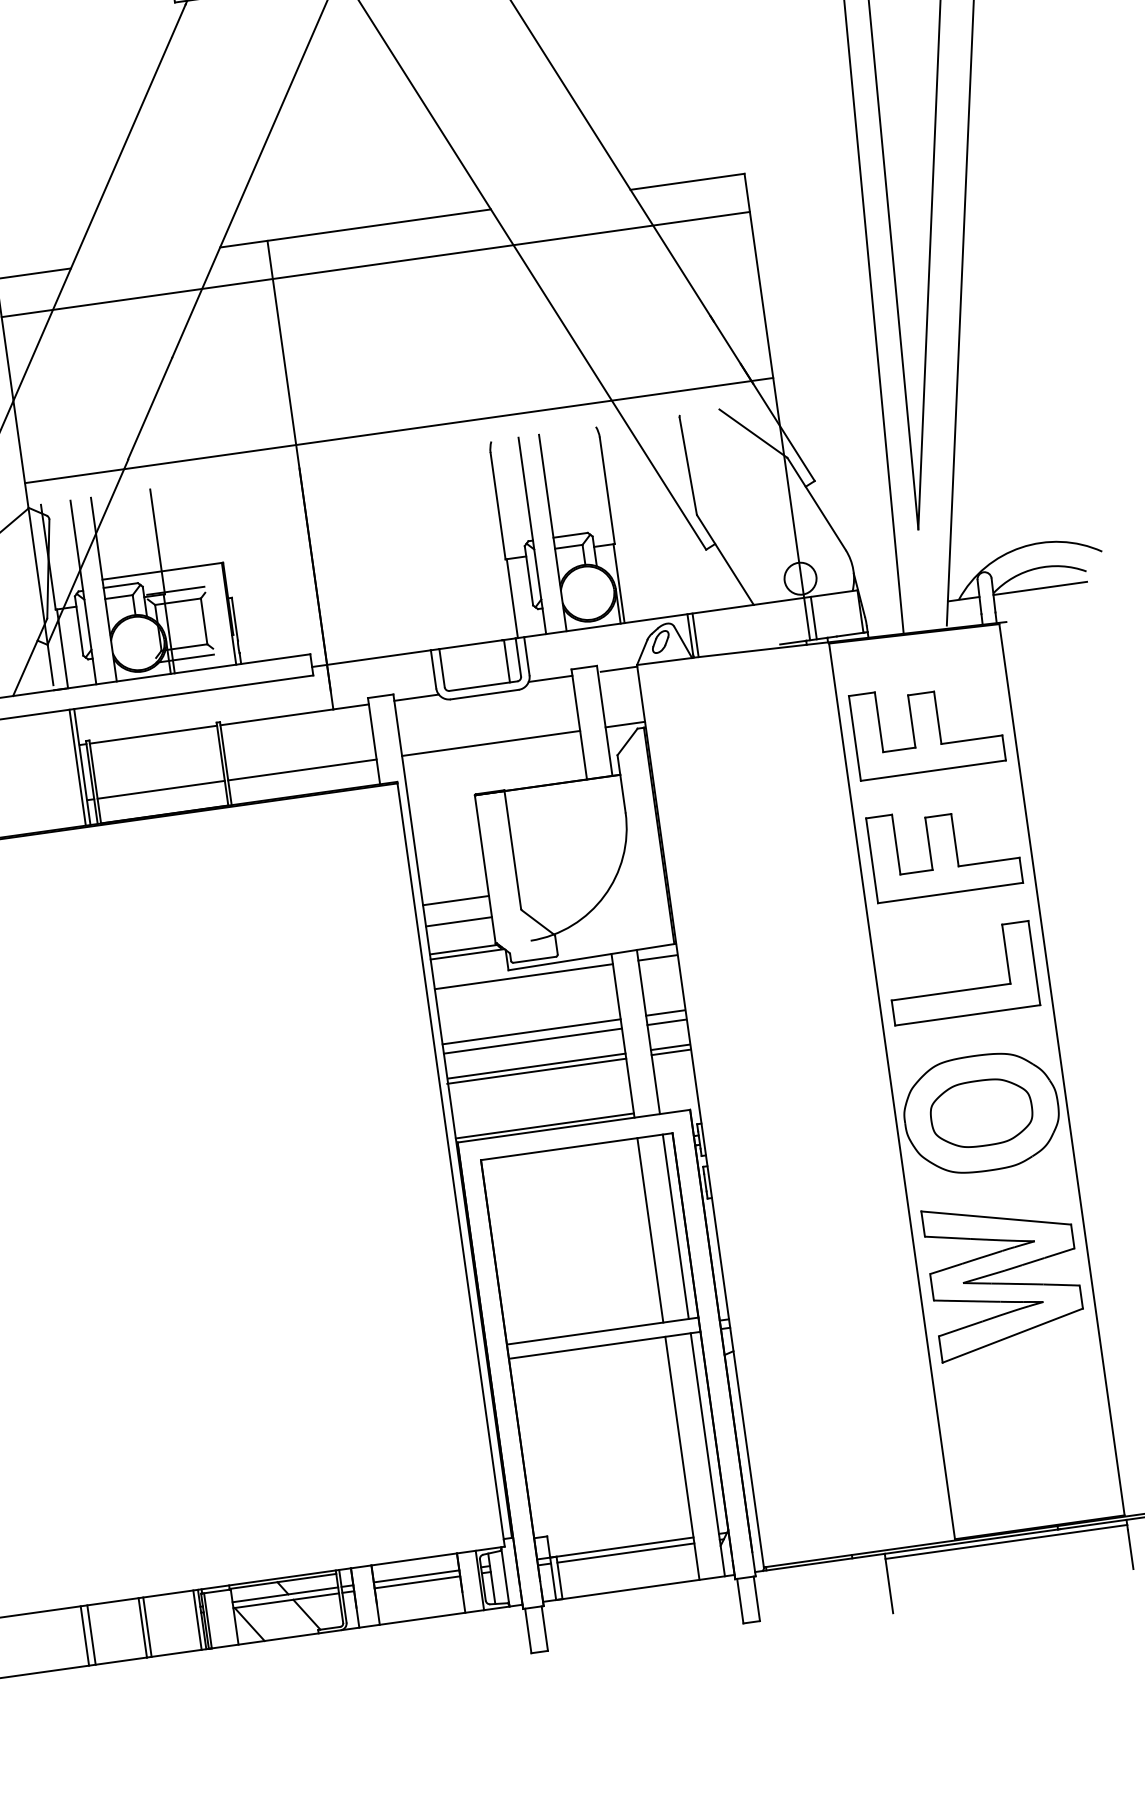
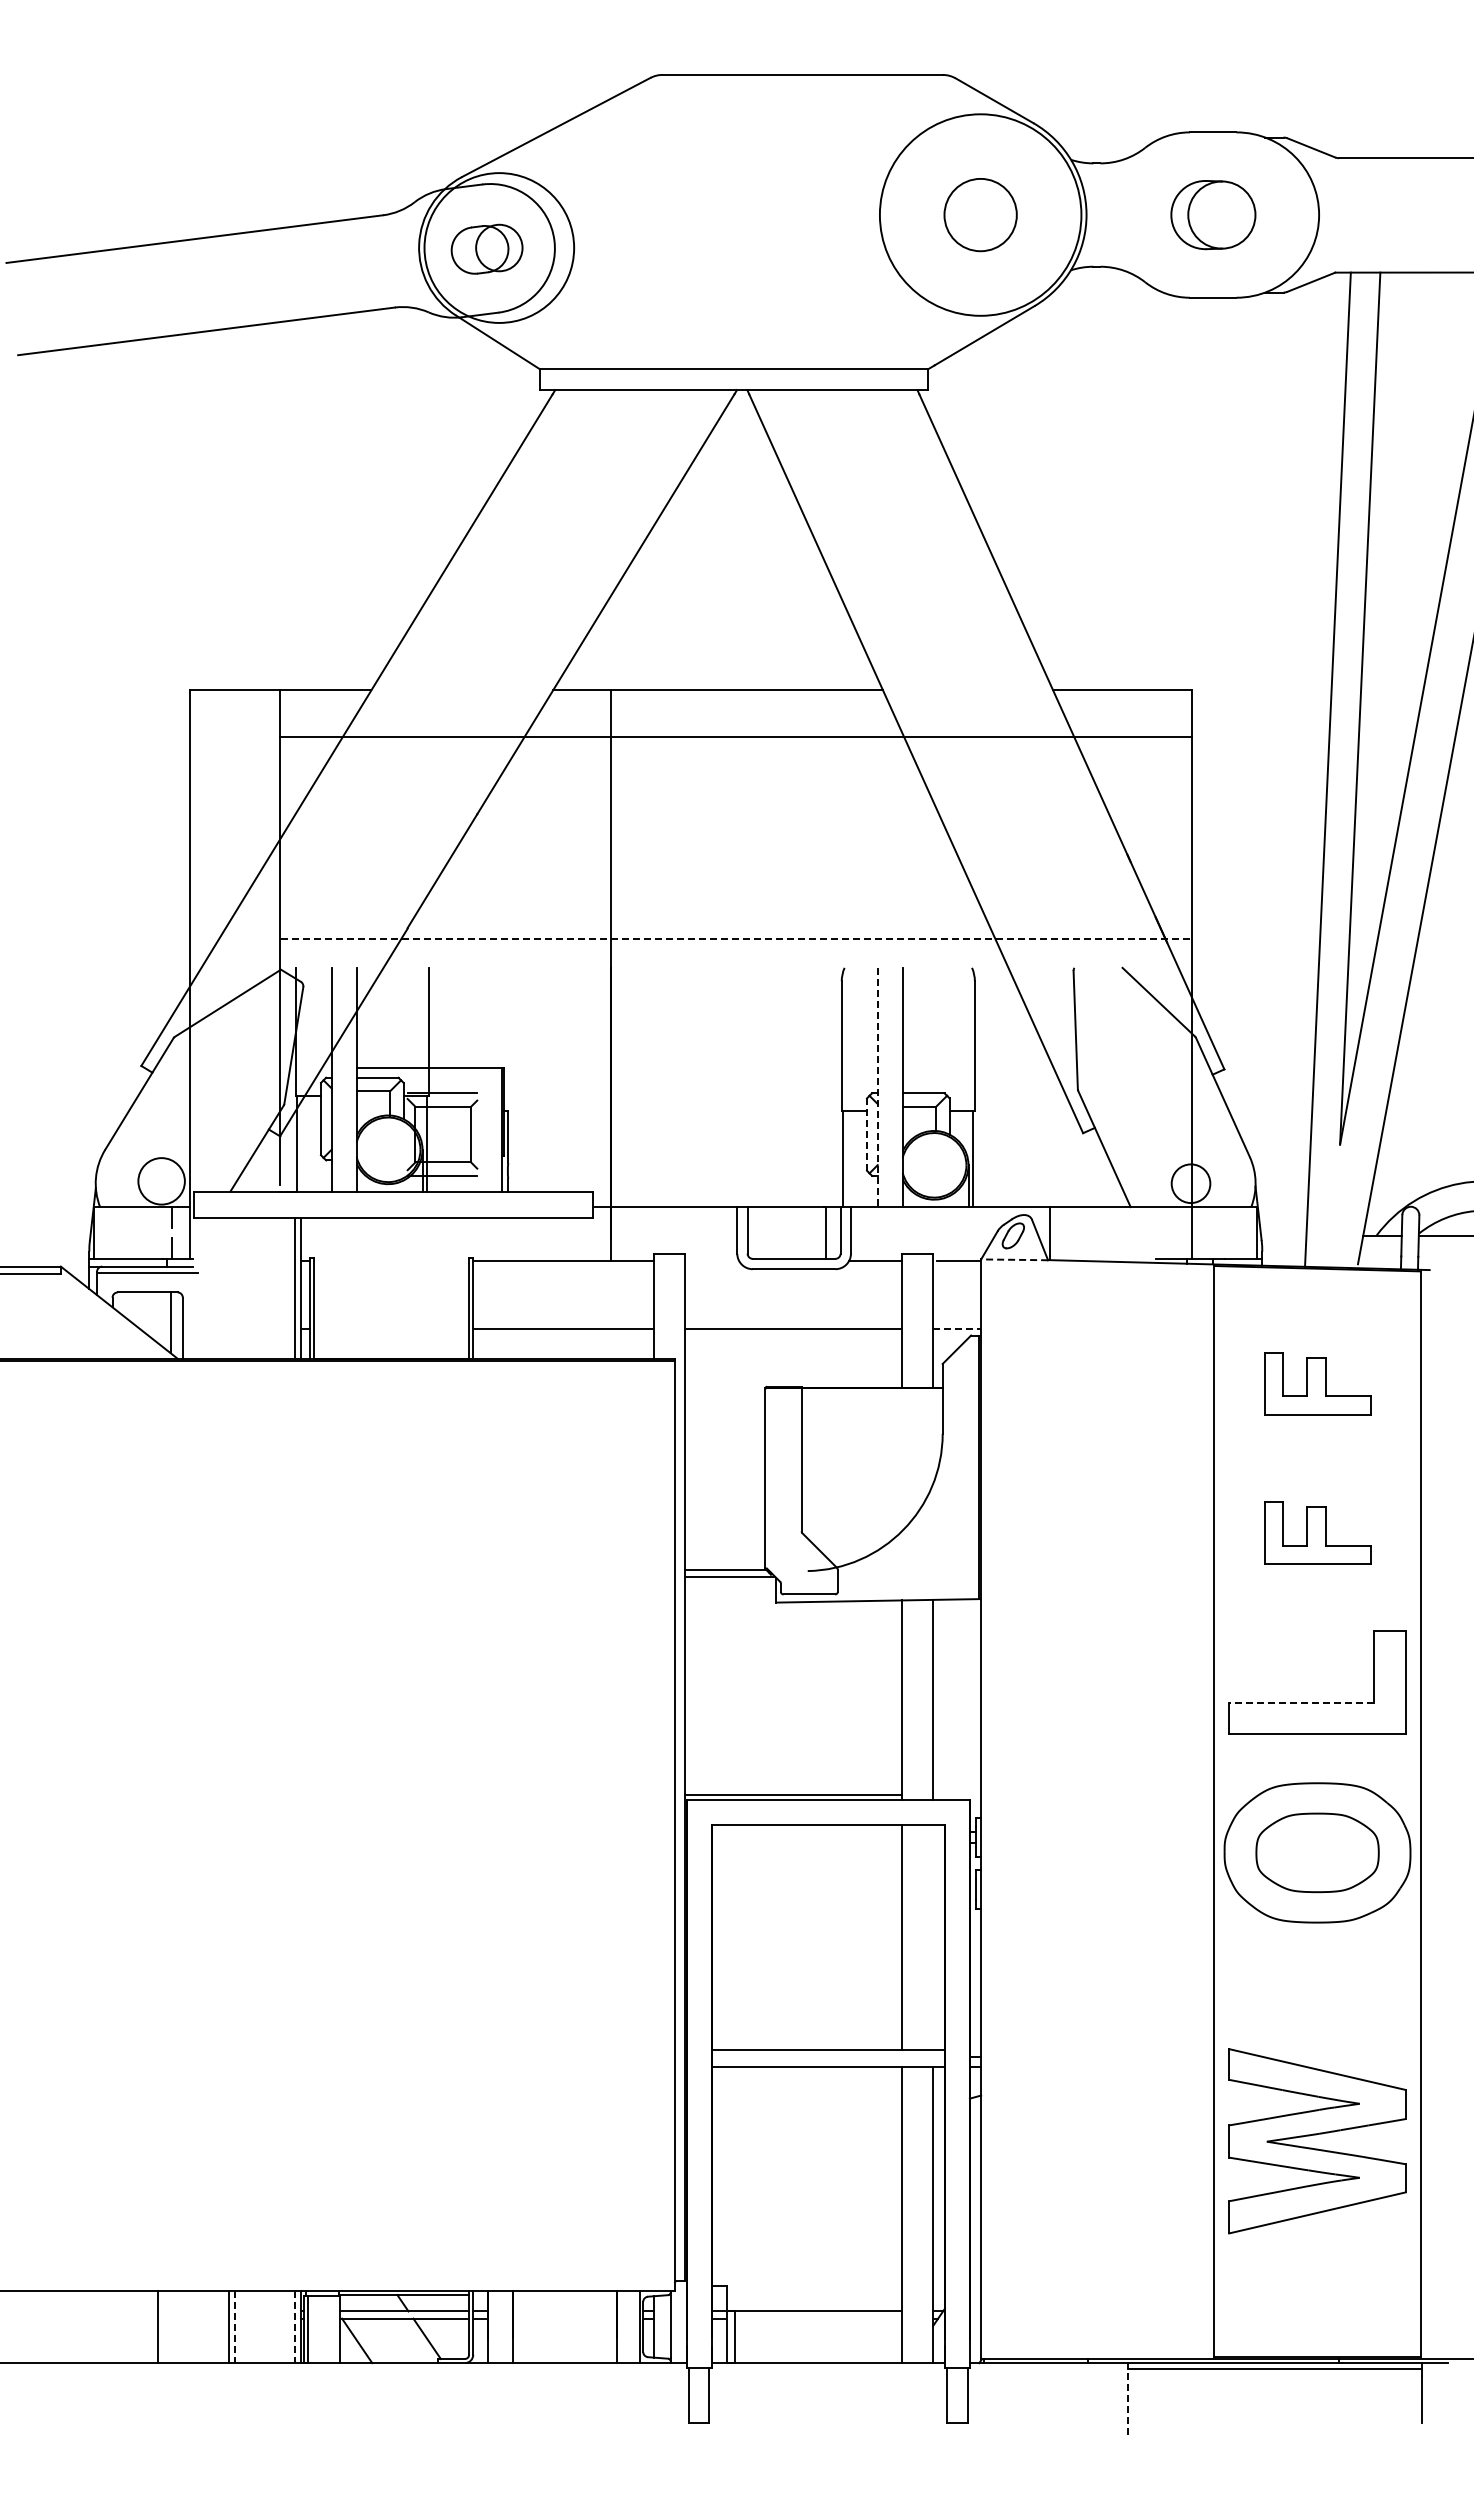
line: (399, 430) -> (736, 939), solid -> dashed
line: (532, 535) -> (877, 1087), solid -> dashed
line: (528, 575) -> (866, 1134), solid -> dashed
line: (813, 617) -> (1200, 1232), removed
line: (695, 635) -> (1056, 1233), removed
line: (664, 661) -> (1014, 1259), solid -> dashed
line: (416, 697) -> (712, 1261), removed
line: (625, 724) -> (957, 1328), solid -> dashed
part: (927, 728) -> (1317, 1383), size x0.6
line: (153, 734) -> (391, 1261), removed
line: (161, 789) -> (391, 1328), removed
part: (944, 850) -> (1317, 1532), size x0.6
line: (456, 900) -> (725, 1510), removed
line: (459, 921) -> (725, 1536), removed
line: (657, 957) -> (956, 1612), removed
line: (523, 976) -> (793, 1612), removed
line: (951, 992) -> (1301, 1703), solid -> dashed
line: (665, 1013) -> (956, 1680), removed
line: (666, 1022) -> (956, 1691), removed
line: (531, 1032) -> (793, 1680), removed
line: (532, 1041) -> (793, 1691), removed
line: (670, 1047) -> (956, 1721), removed
line: (670, 1052) -> (956, 1728), removed
line: (537, 1065) -> (794, 1721), removed
line: (537, 1071) -> (793, 1728), removed
line: (676, 1226) -> (933, 1936), removed
part: (1003, 1272) -> (1316, 2135), moved
line: (625, 1552) -> (818, 2318), removed
line: (416, 1576) -> (564, 2311), removed
line: (417, 1582) -> (564, 2318), removed
line: (888, 1582) -> (1127, 2398), solid -> dashed
line: (197, 1620) -> (295, 2327), solid -> dashed
line: (147, 1627) -> (234, 2327), solid -> dashed
line: (91, 1634) -> (166, 2326), removed

